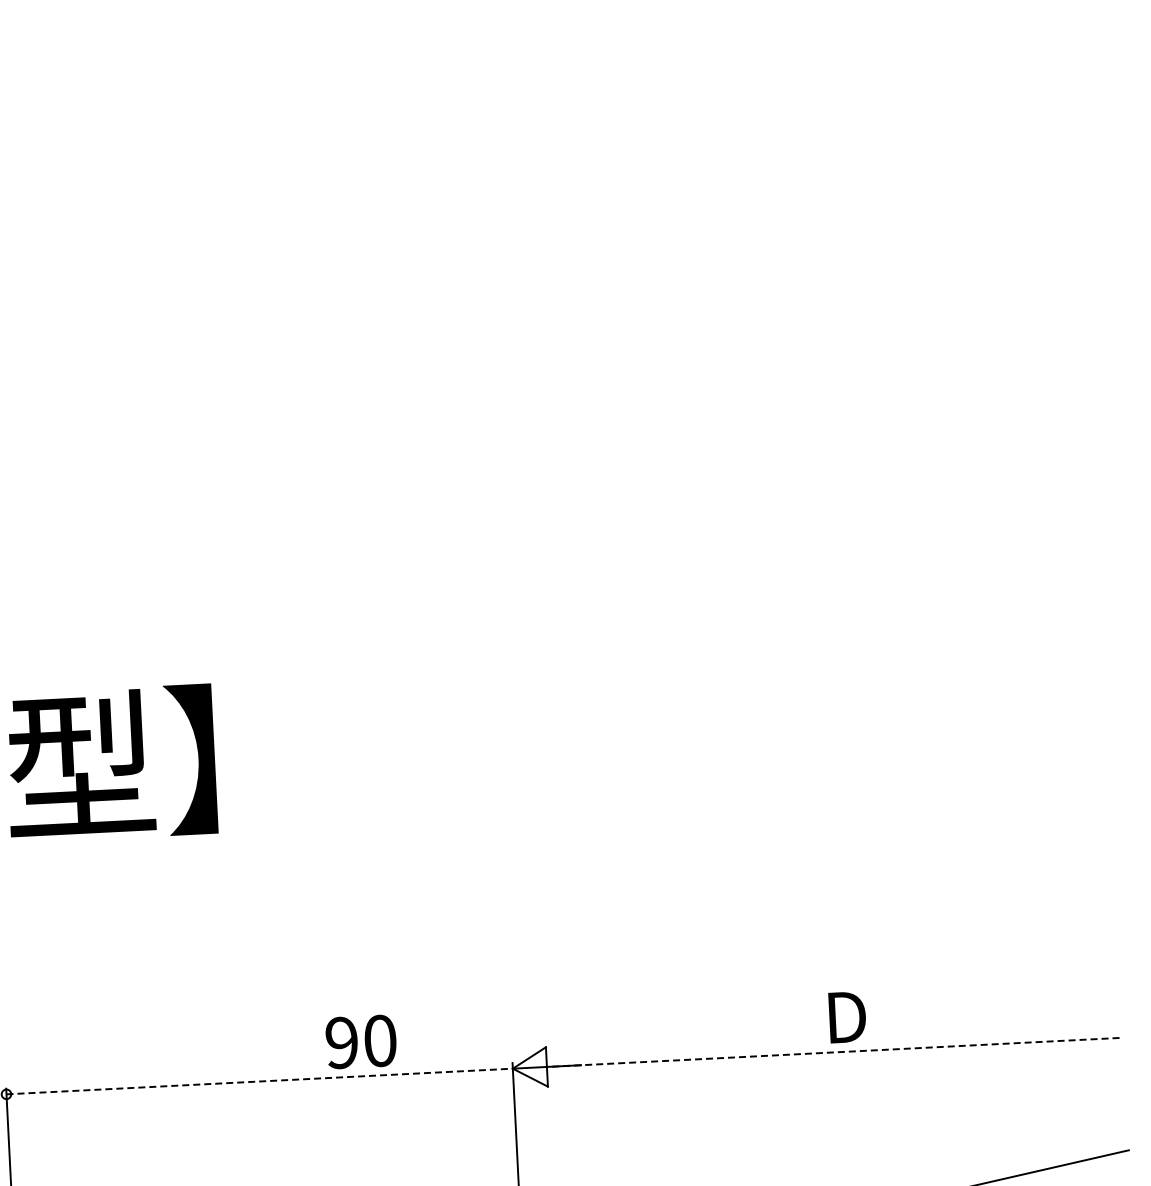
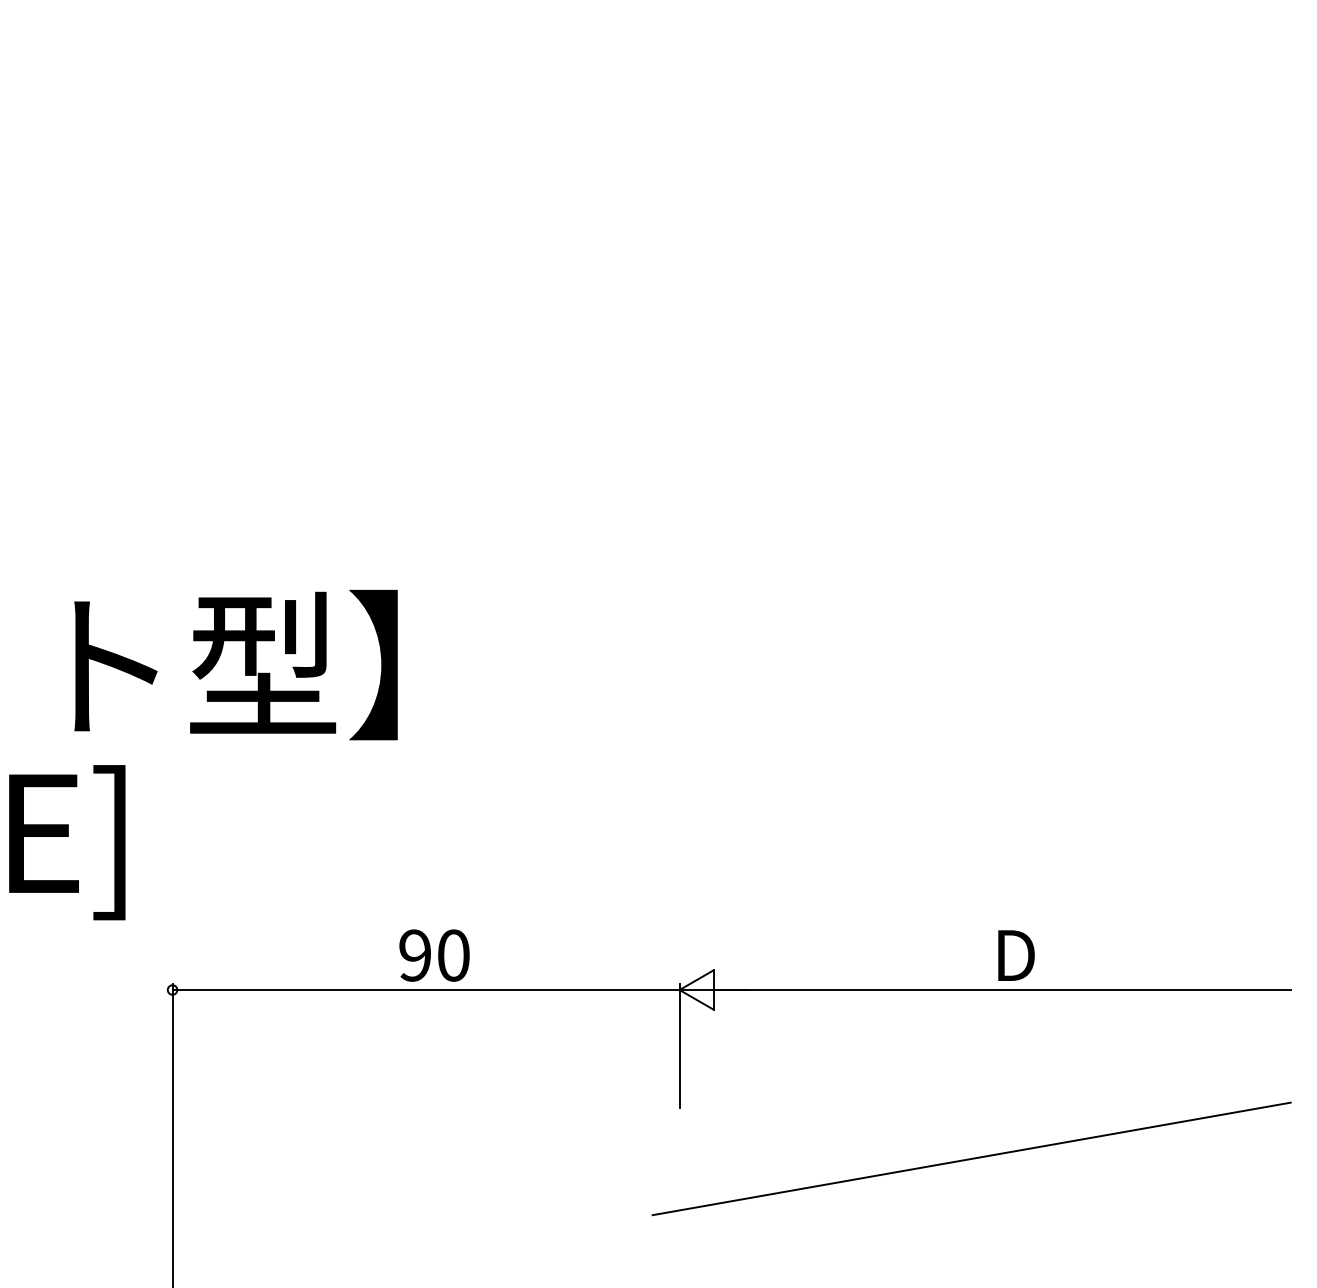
text: (361, 1041) -> (434, 955), moved
line: (837, 1052) -> (1004, 990), dashed -> solid
line: (260, 1081) -> (426, 990), dashed -> solid

